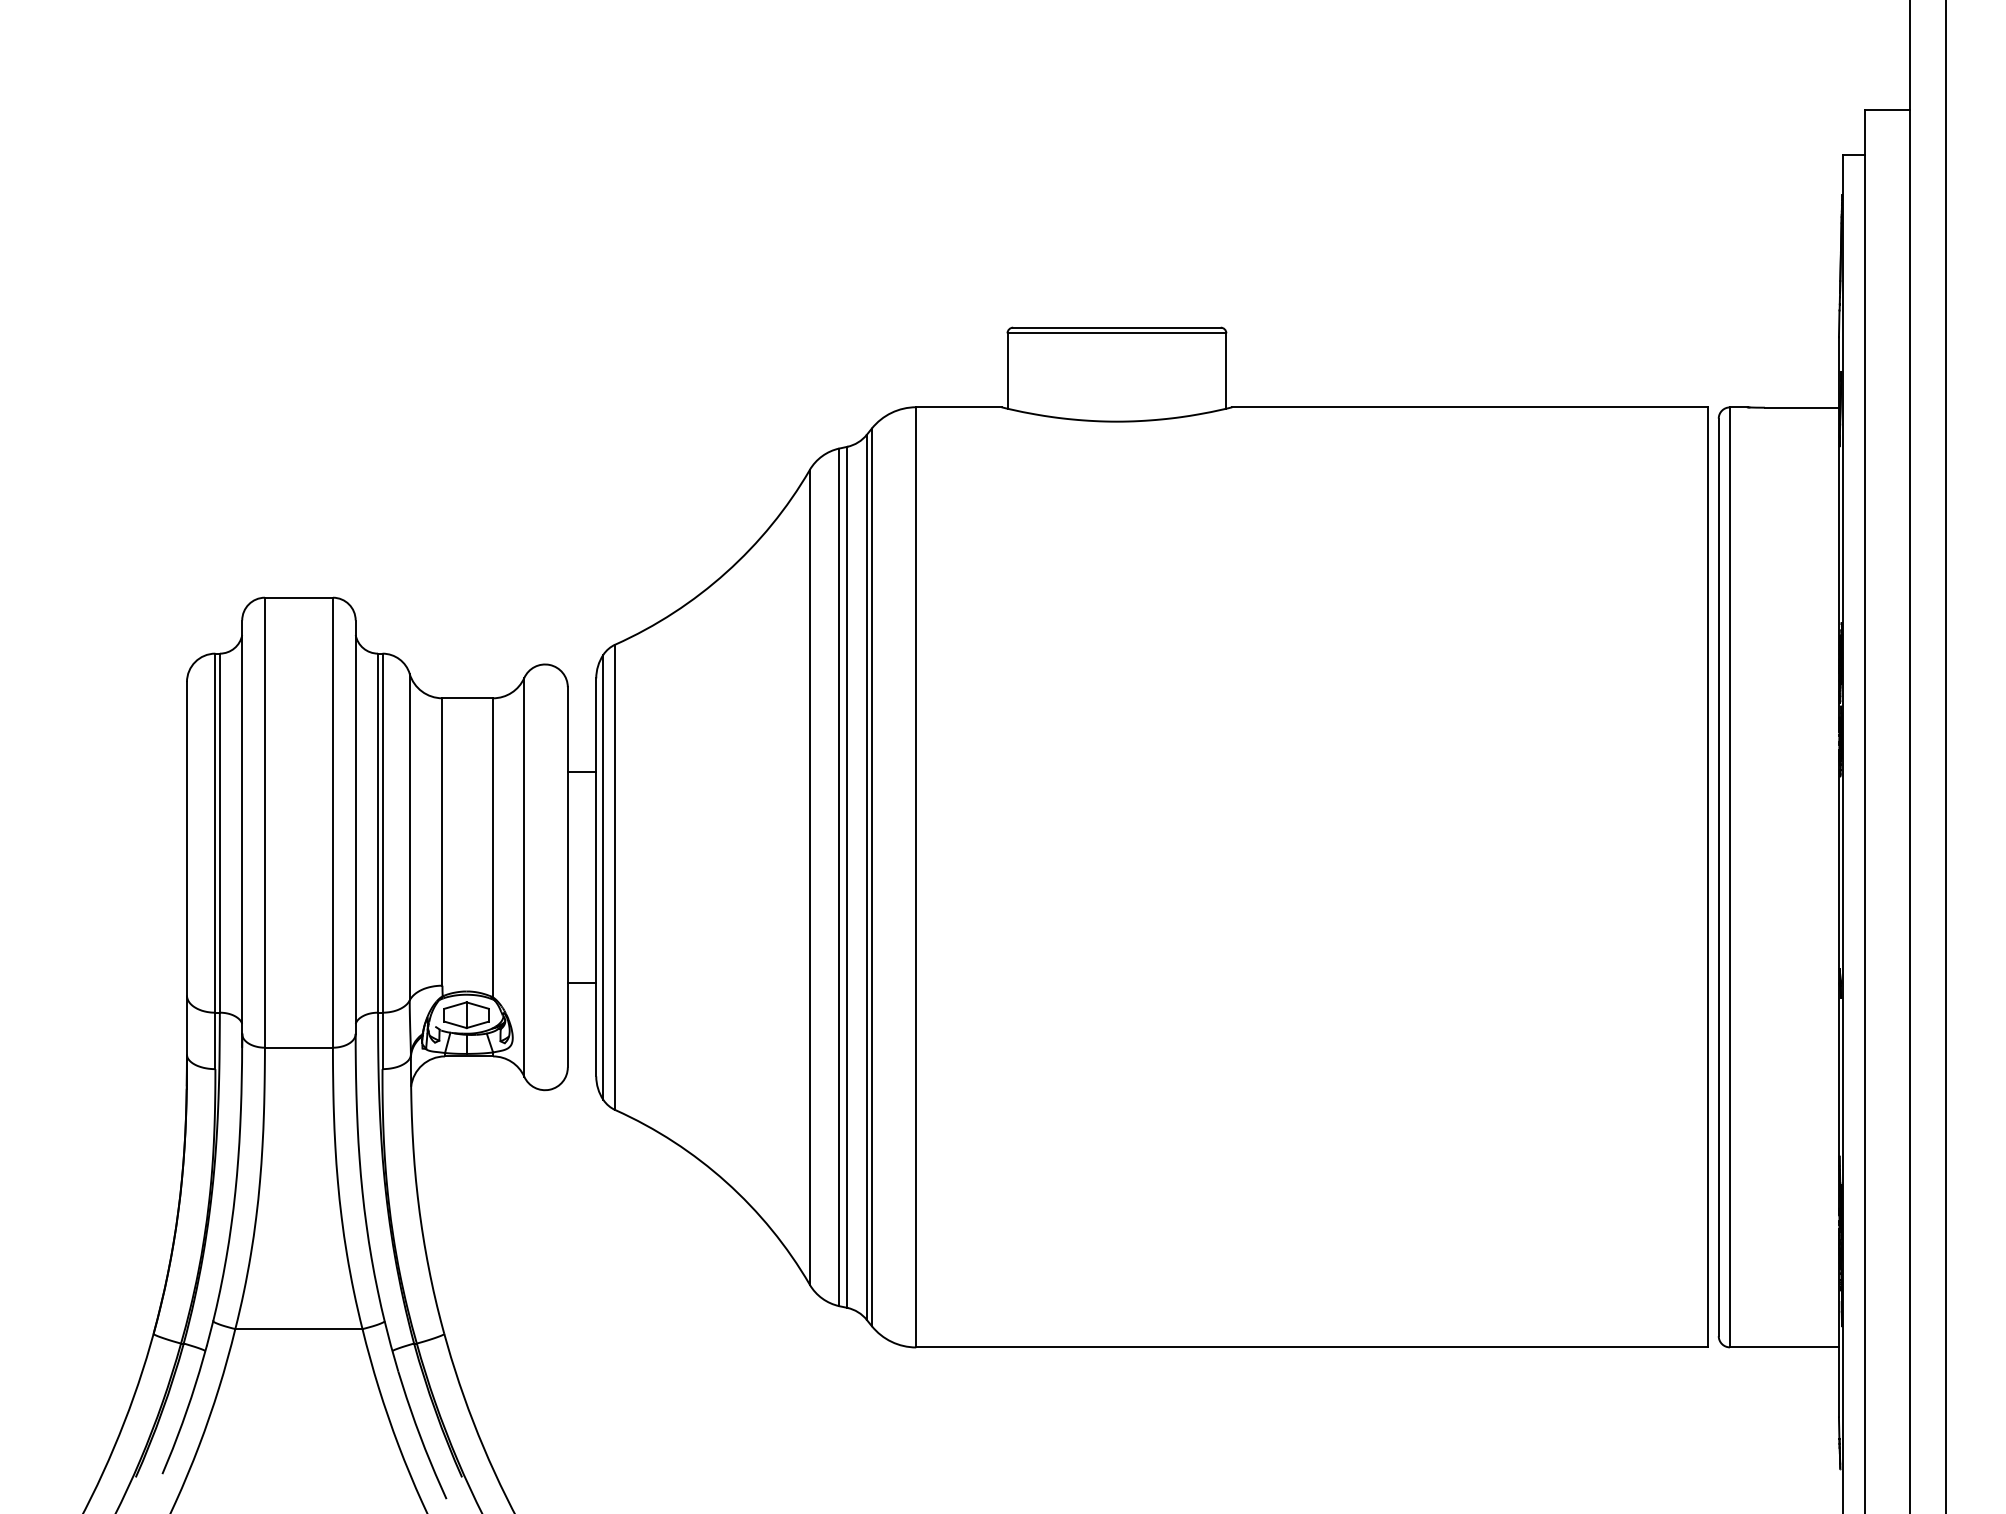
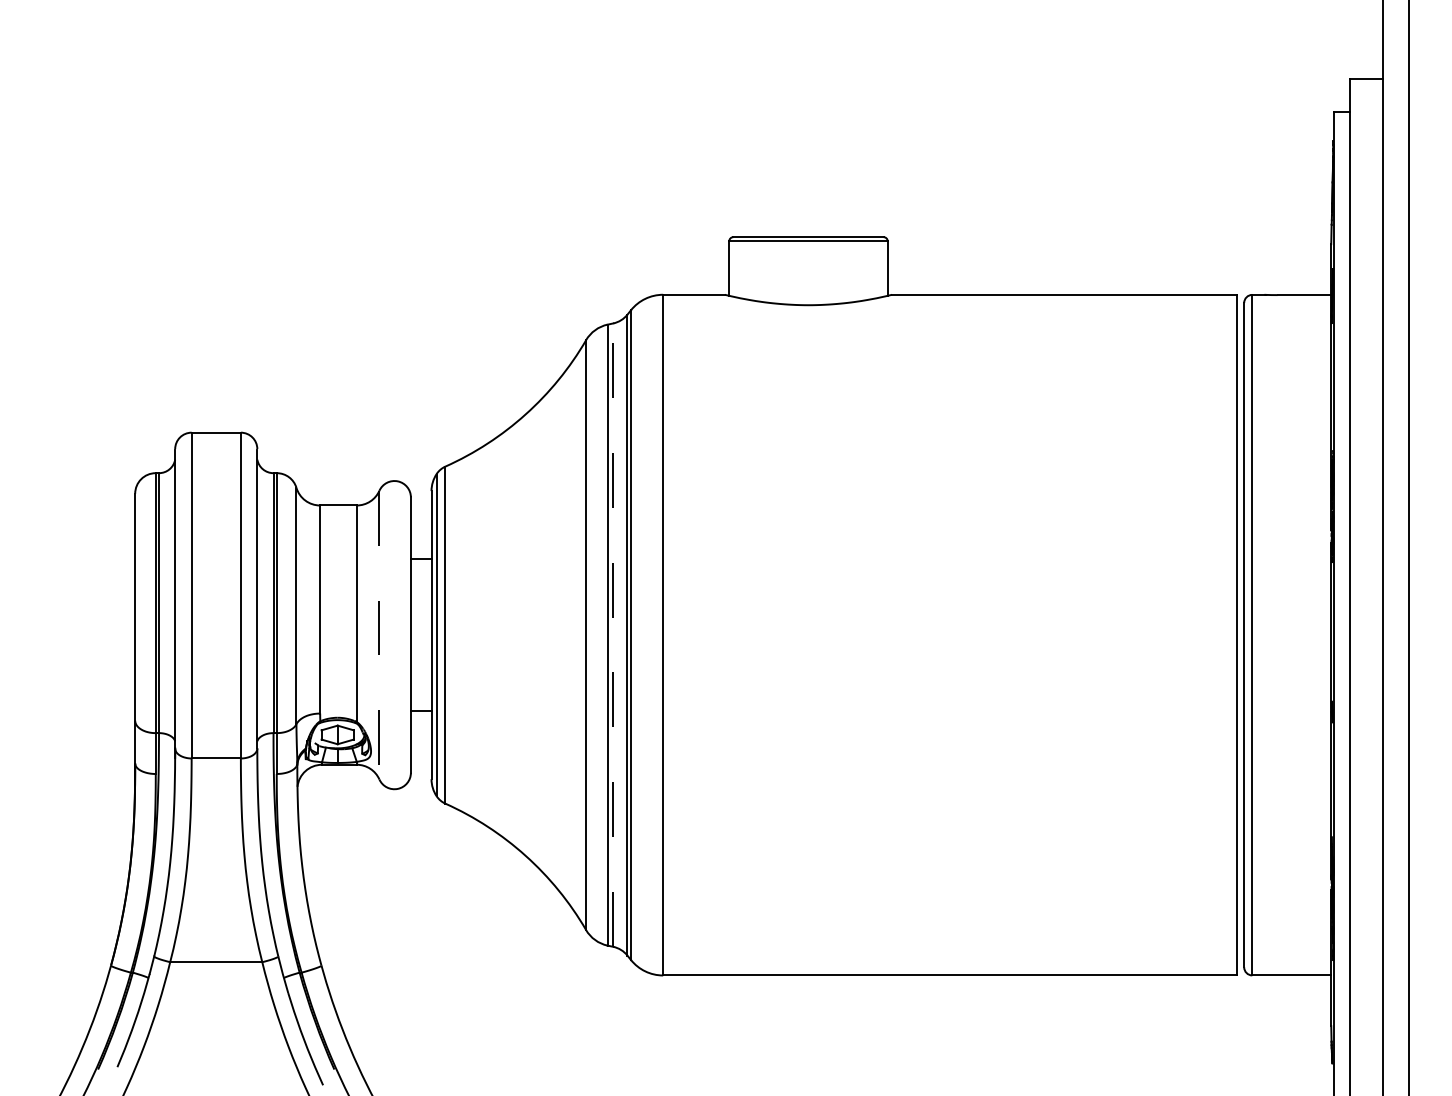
line: (524, 877) -> (379, 635), solid -> dashed
line: (847, 877) -> (613, 635), solid -> dashed

